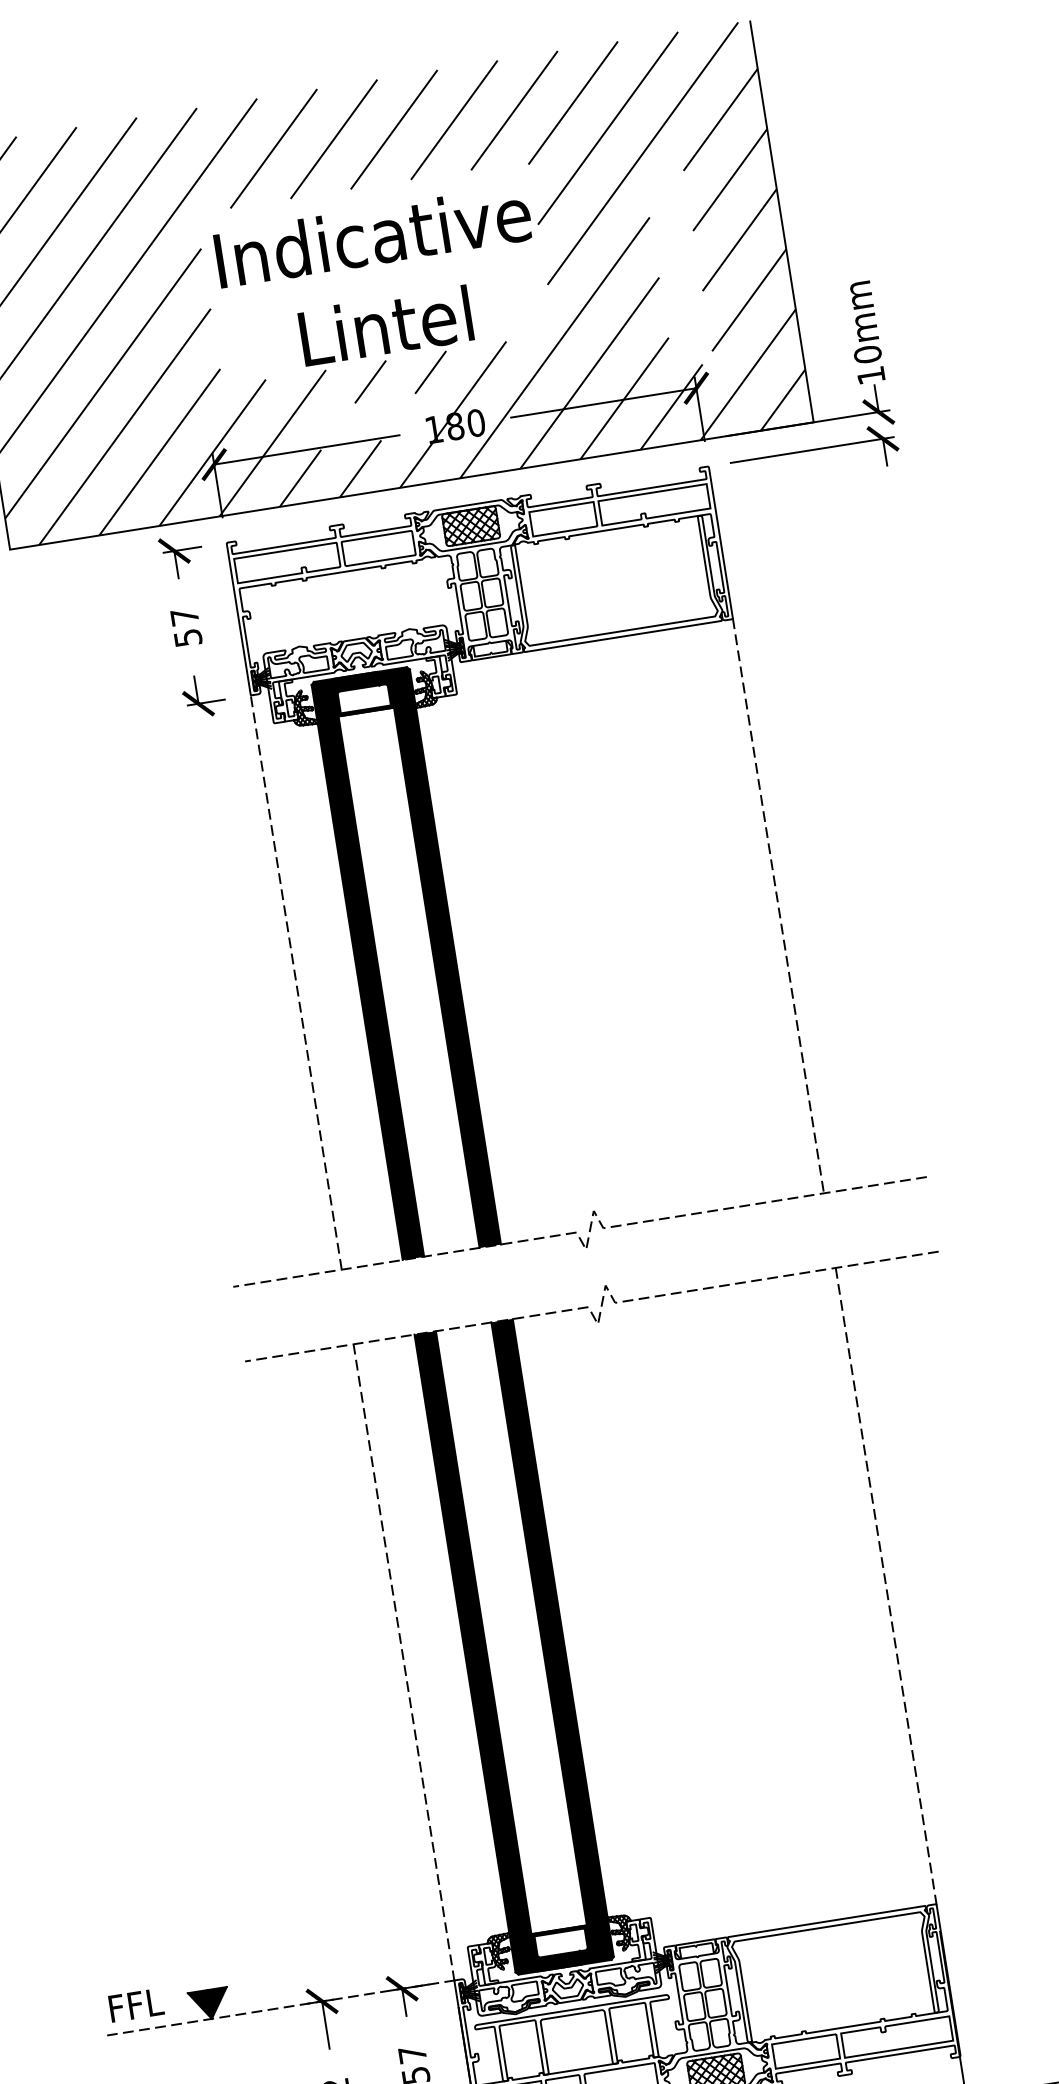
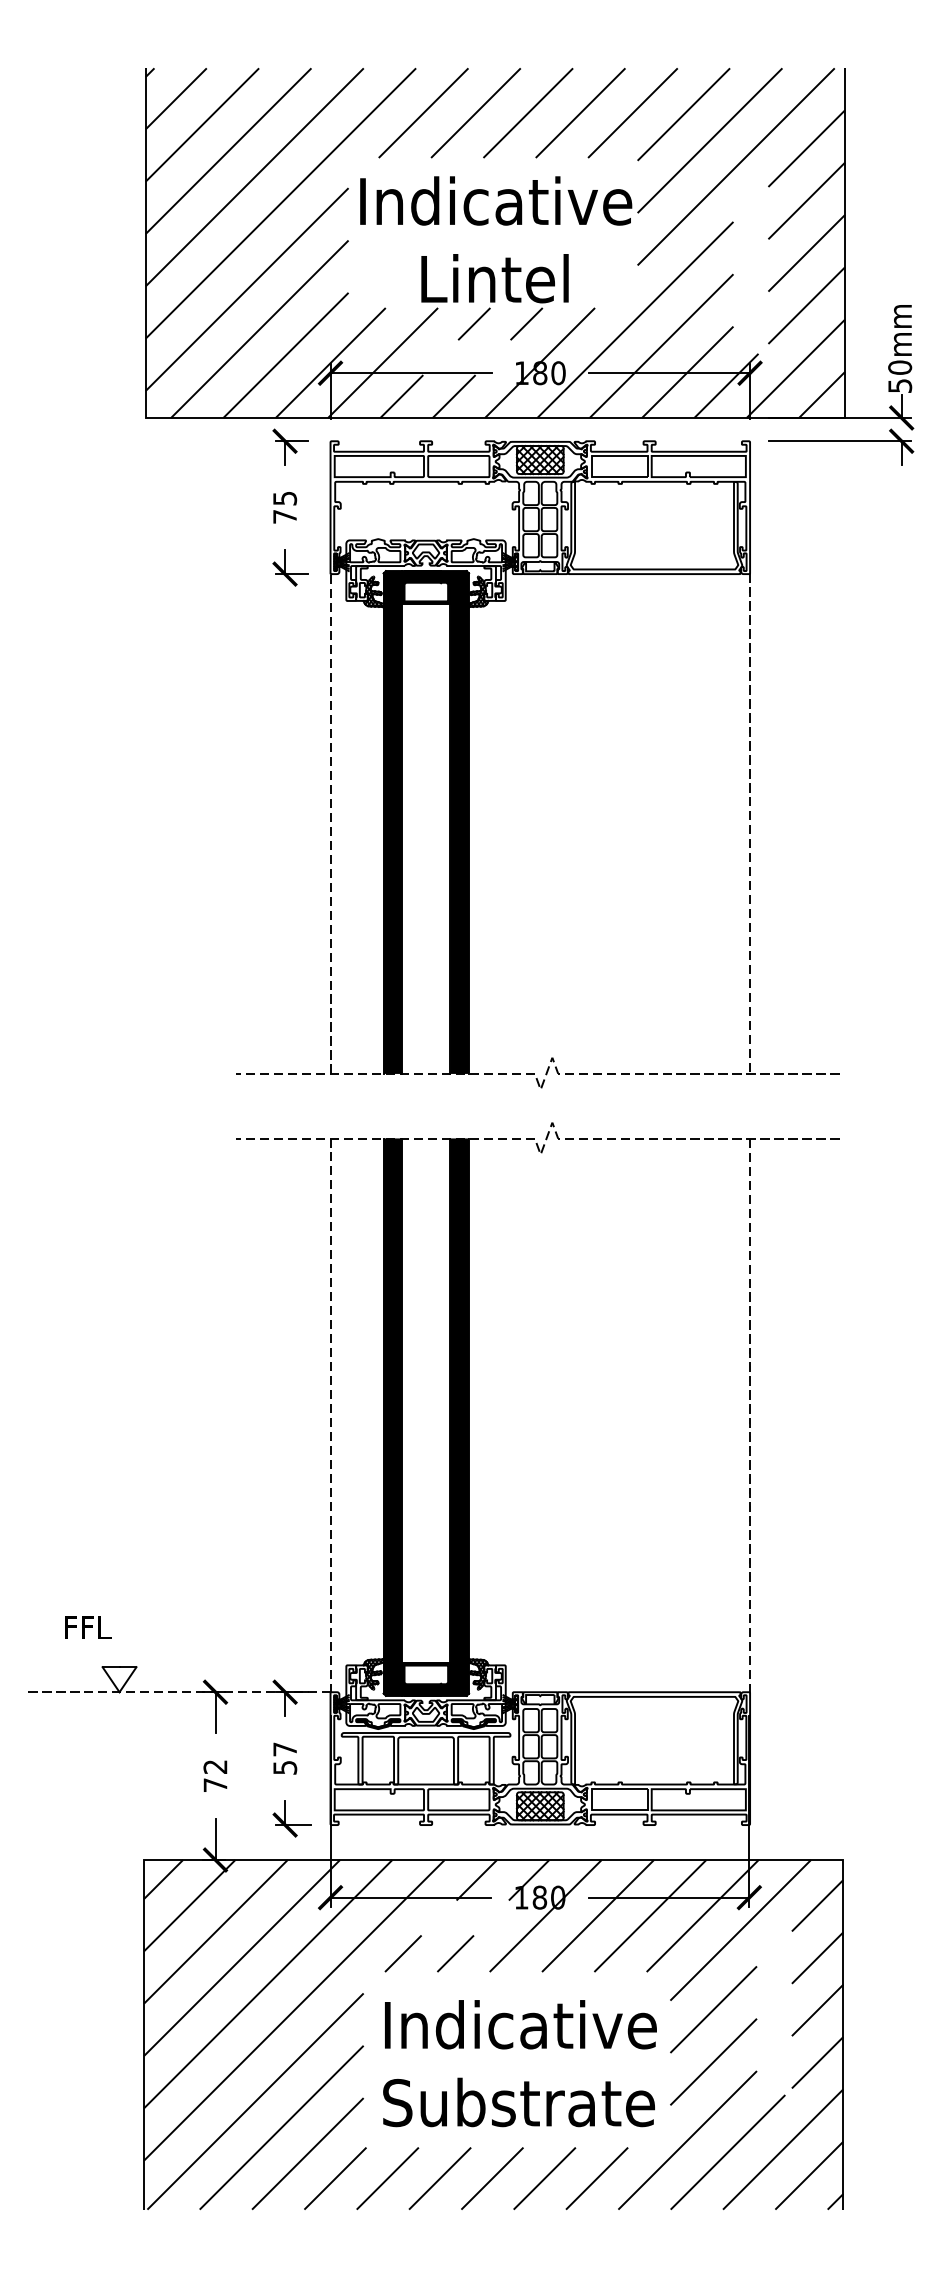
text: (871, 374) -> (900, 385), 10mm -> 50mm
text: (186, 627) -> (285, 507), 57 -> 75
fill: (209, 2004) -> (119, 1679), removed
text: (136, 2005) -> (88, 1627), moved

